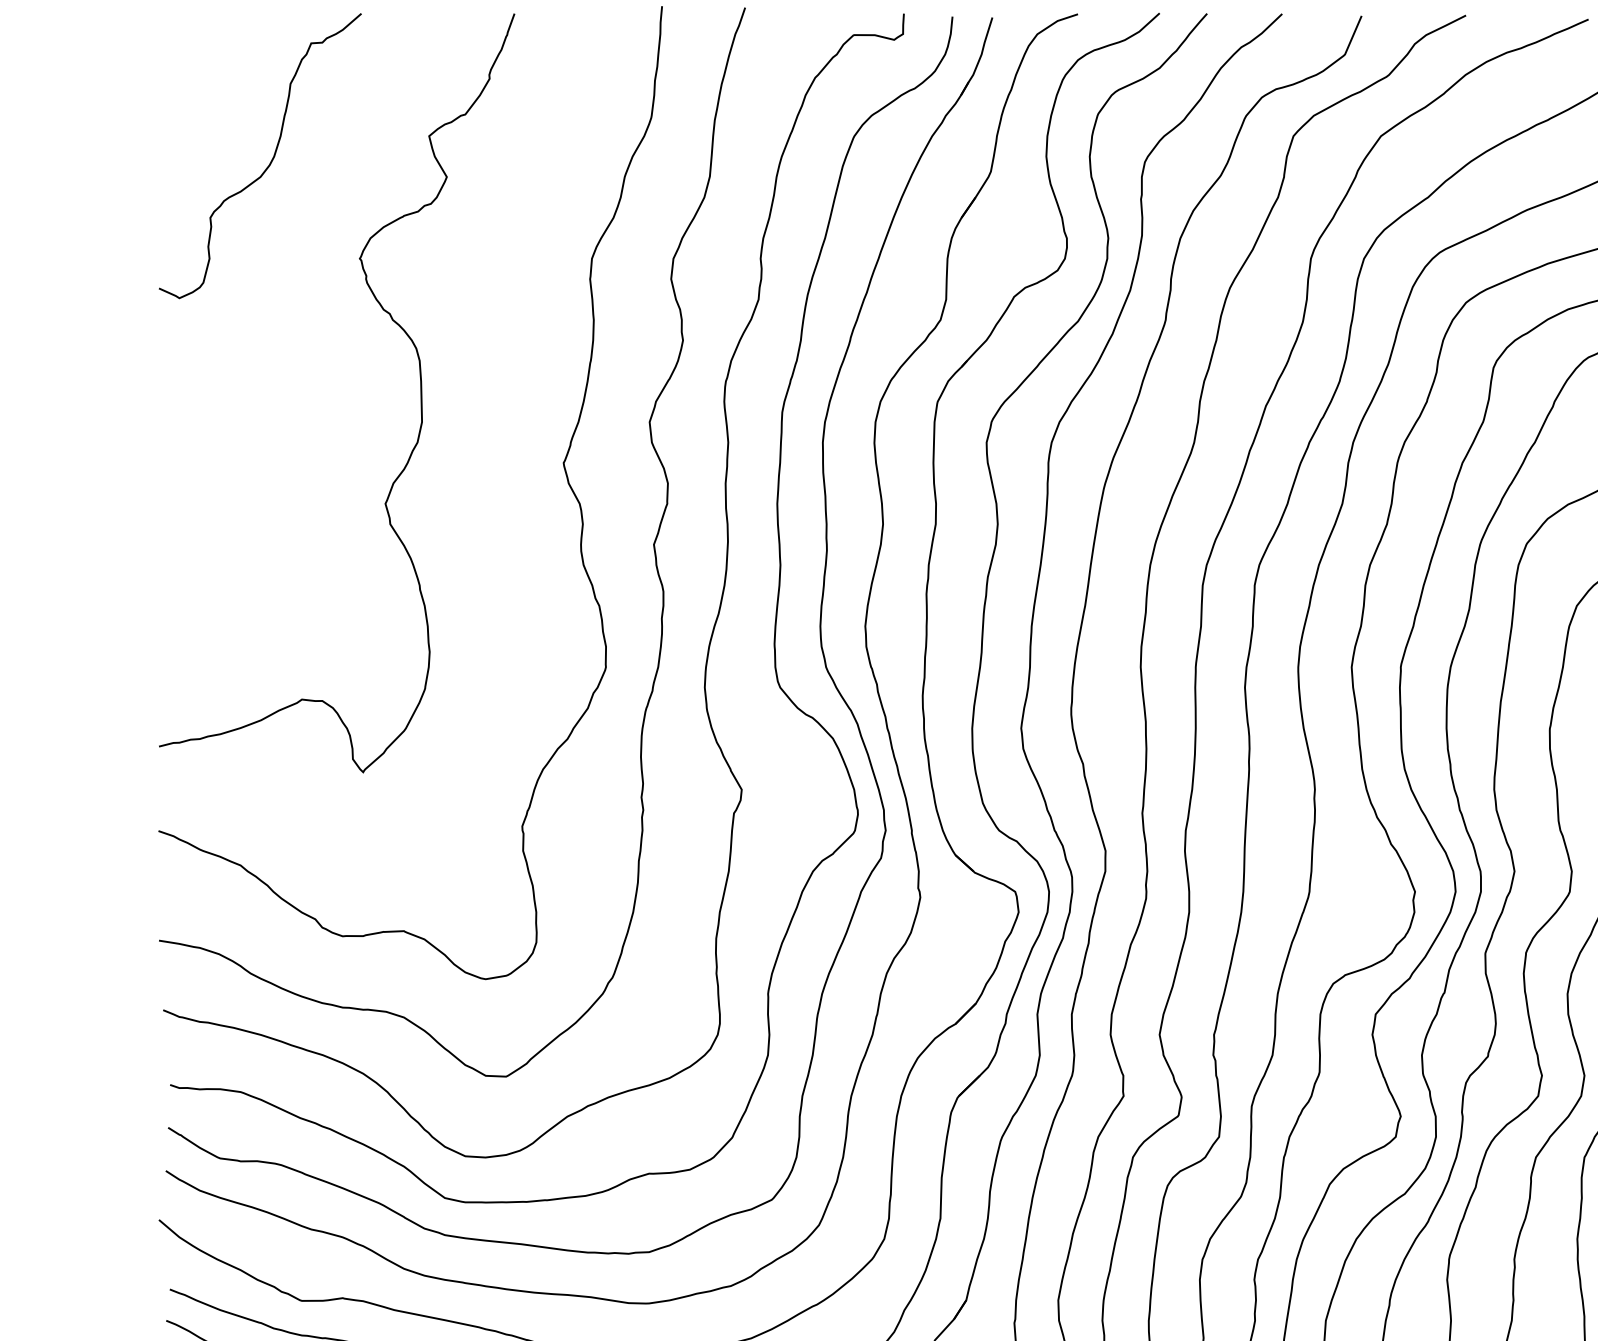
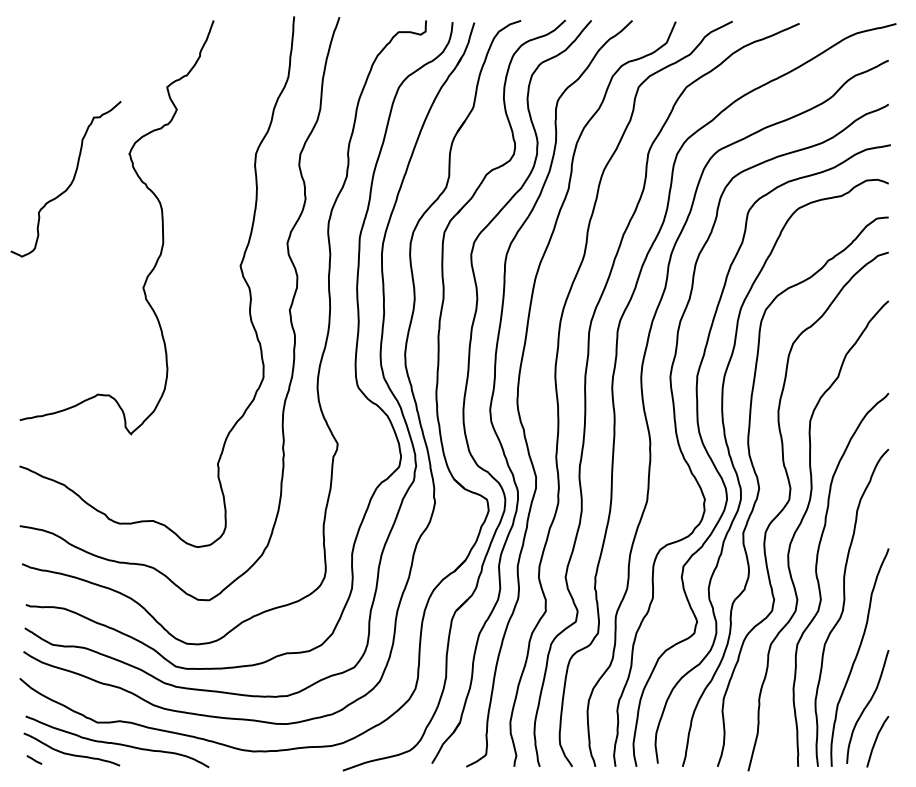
curve: (270, 160) -> (71, 181), moved

